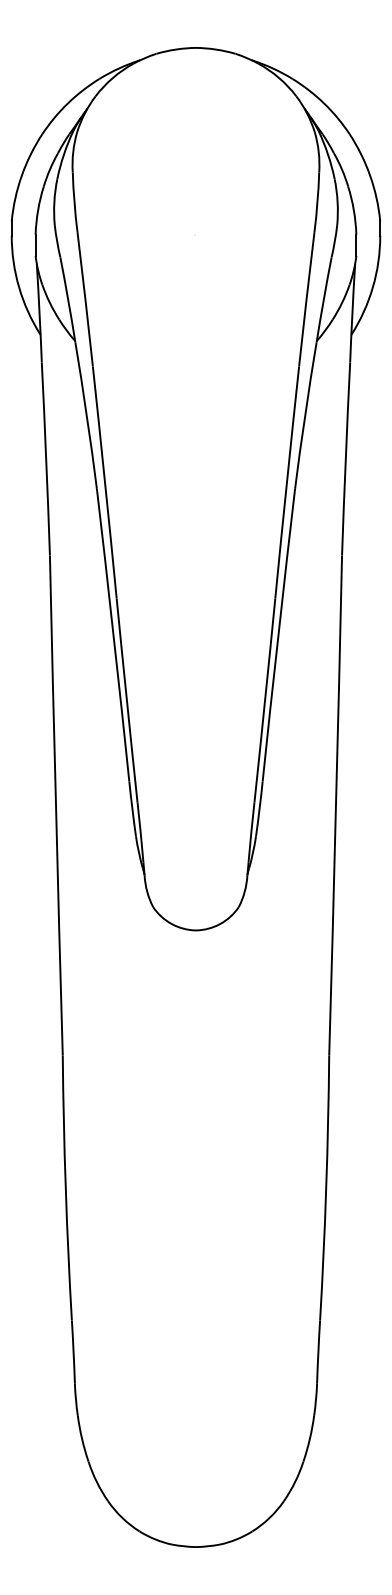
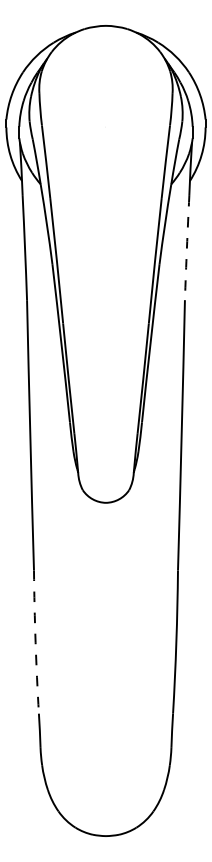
arc: (344, 459) -> (186, 248), solid -> dashed
arc: (65, 1188) -> (35, 642), solid -> dashed

